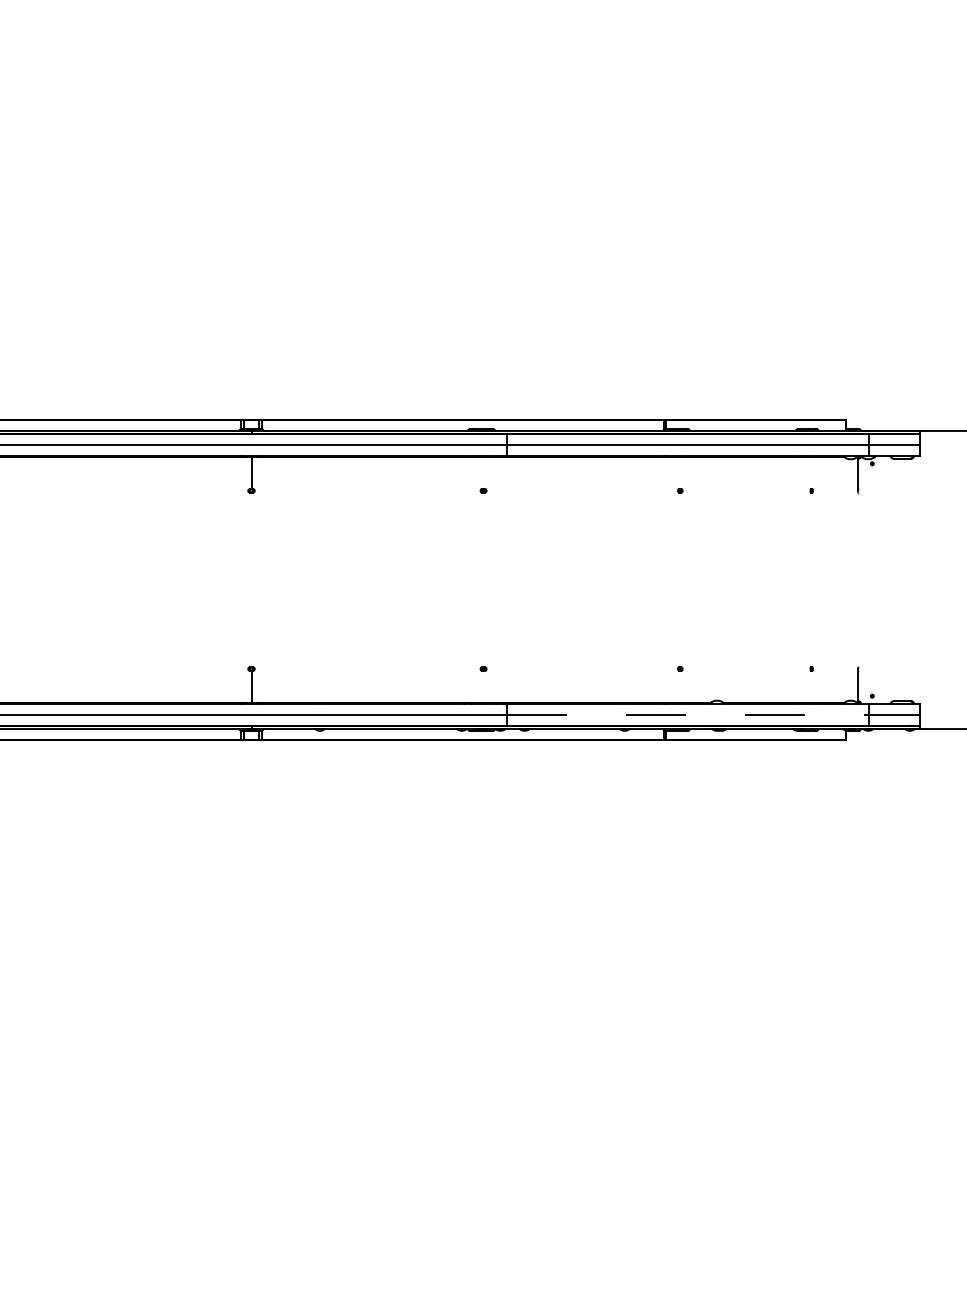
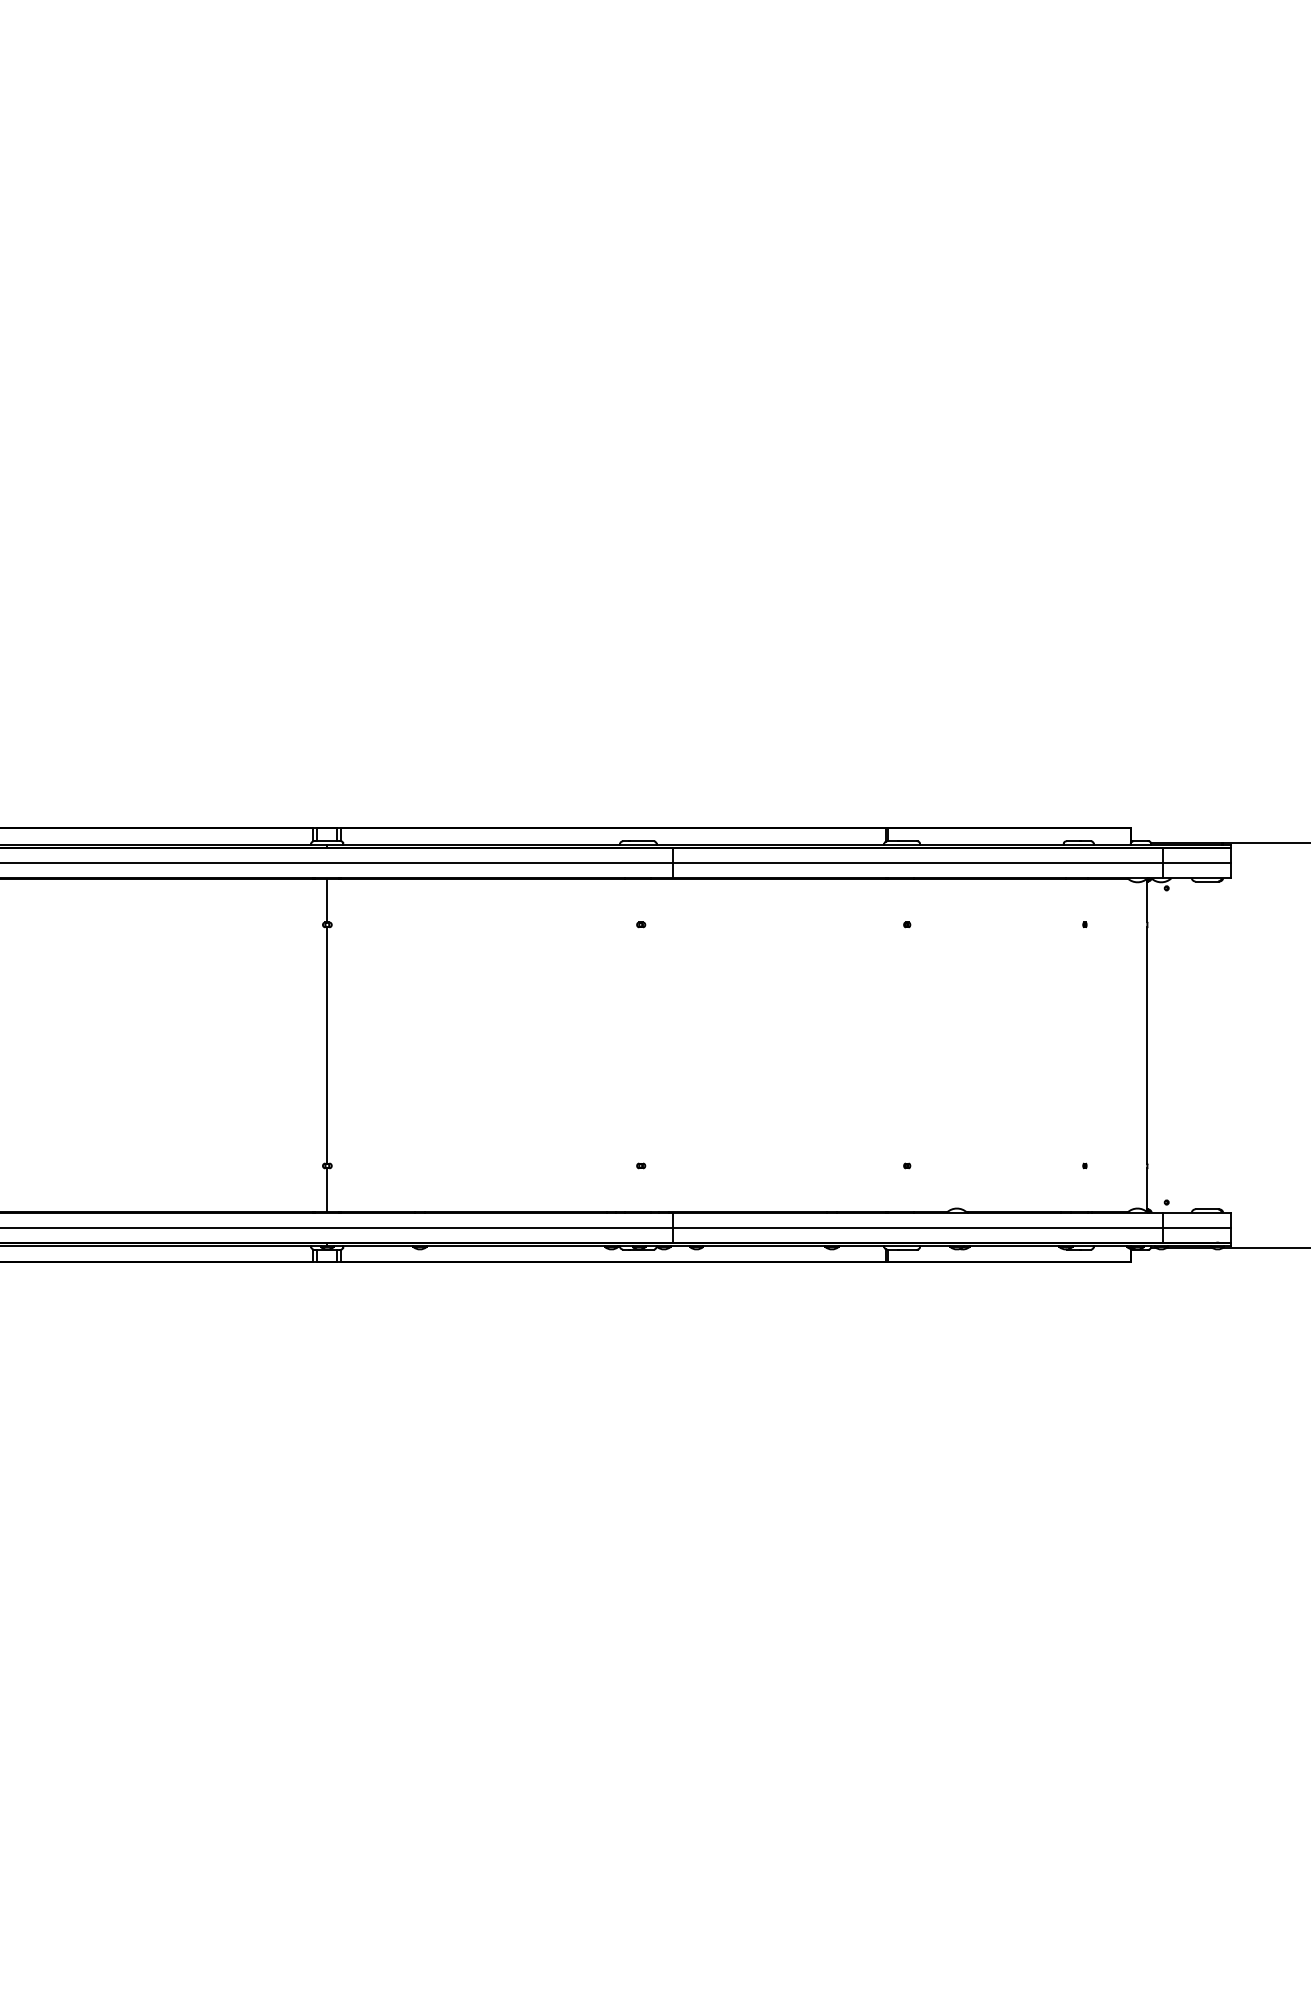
line: (251, 580) -> (327, 1045), added
line: (858, 580) -> (1147, 1045), added
line: (687, 714) -> (917, 1227), dashed -> solid

